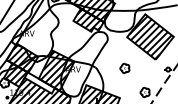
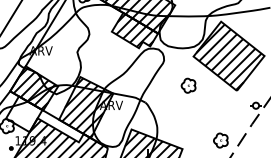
part: (124, 67) -> (187, 84), moved
hatch: (16, 75) -> (25, 114), removed

